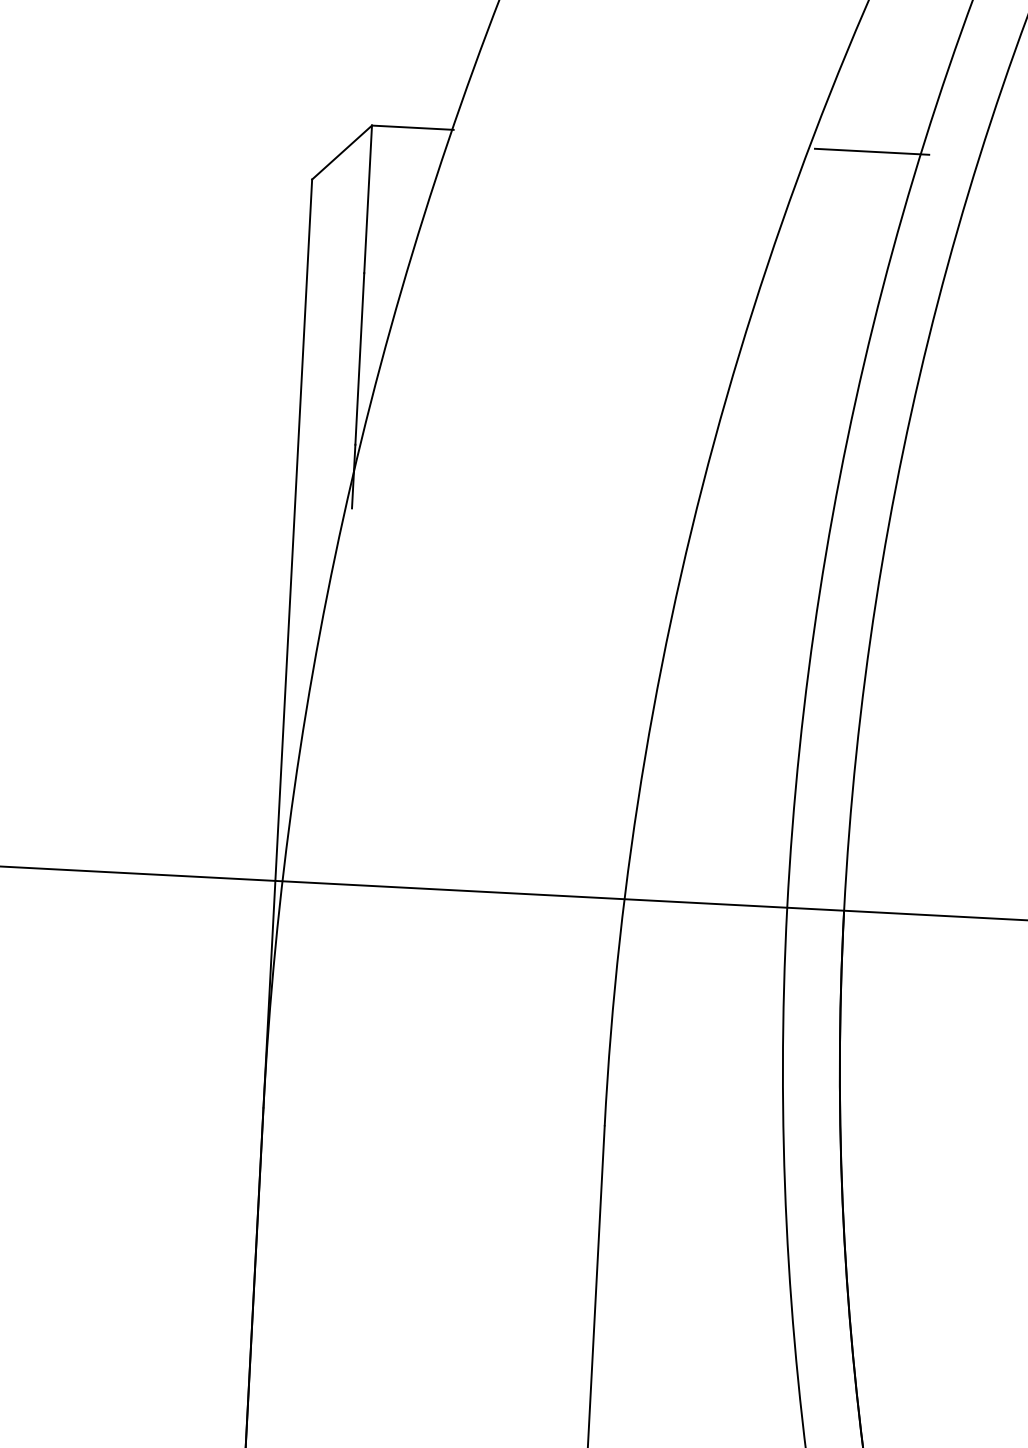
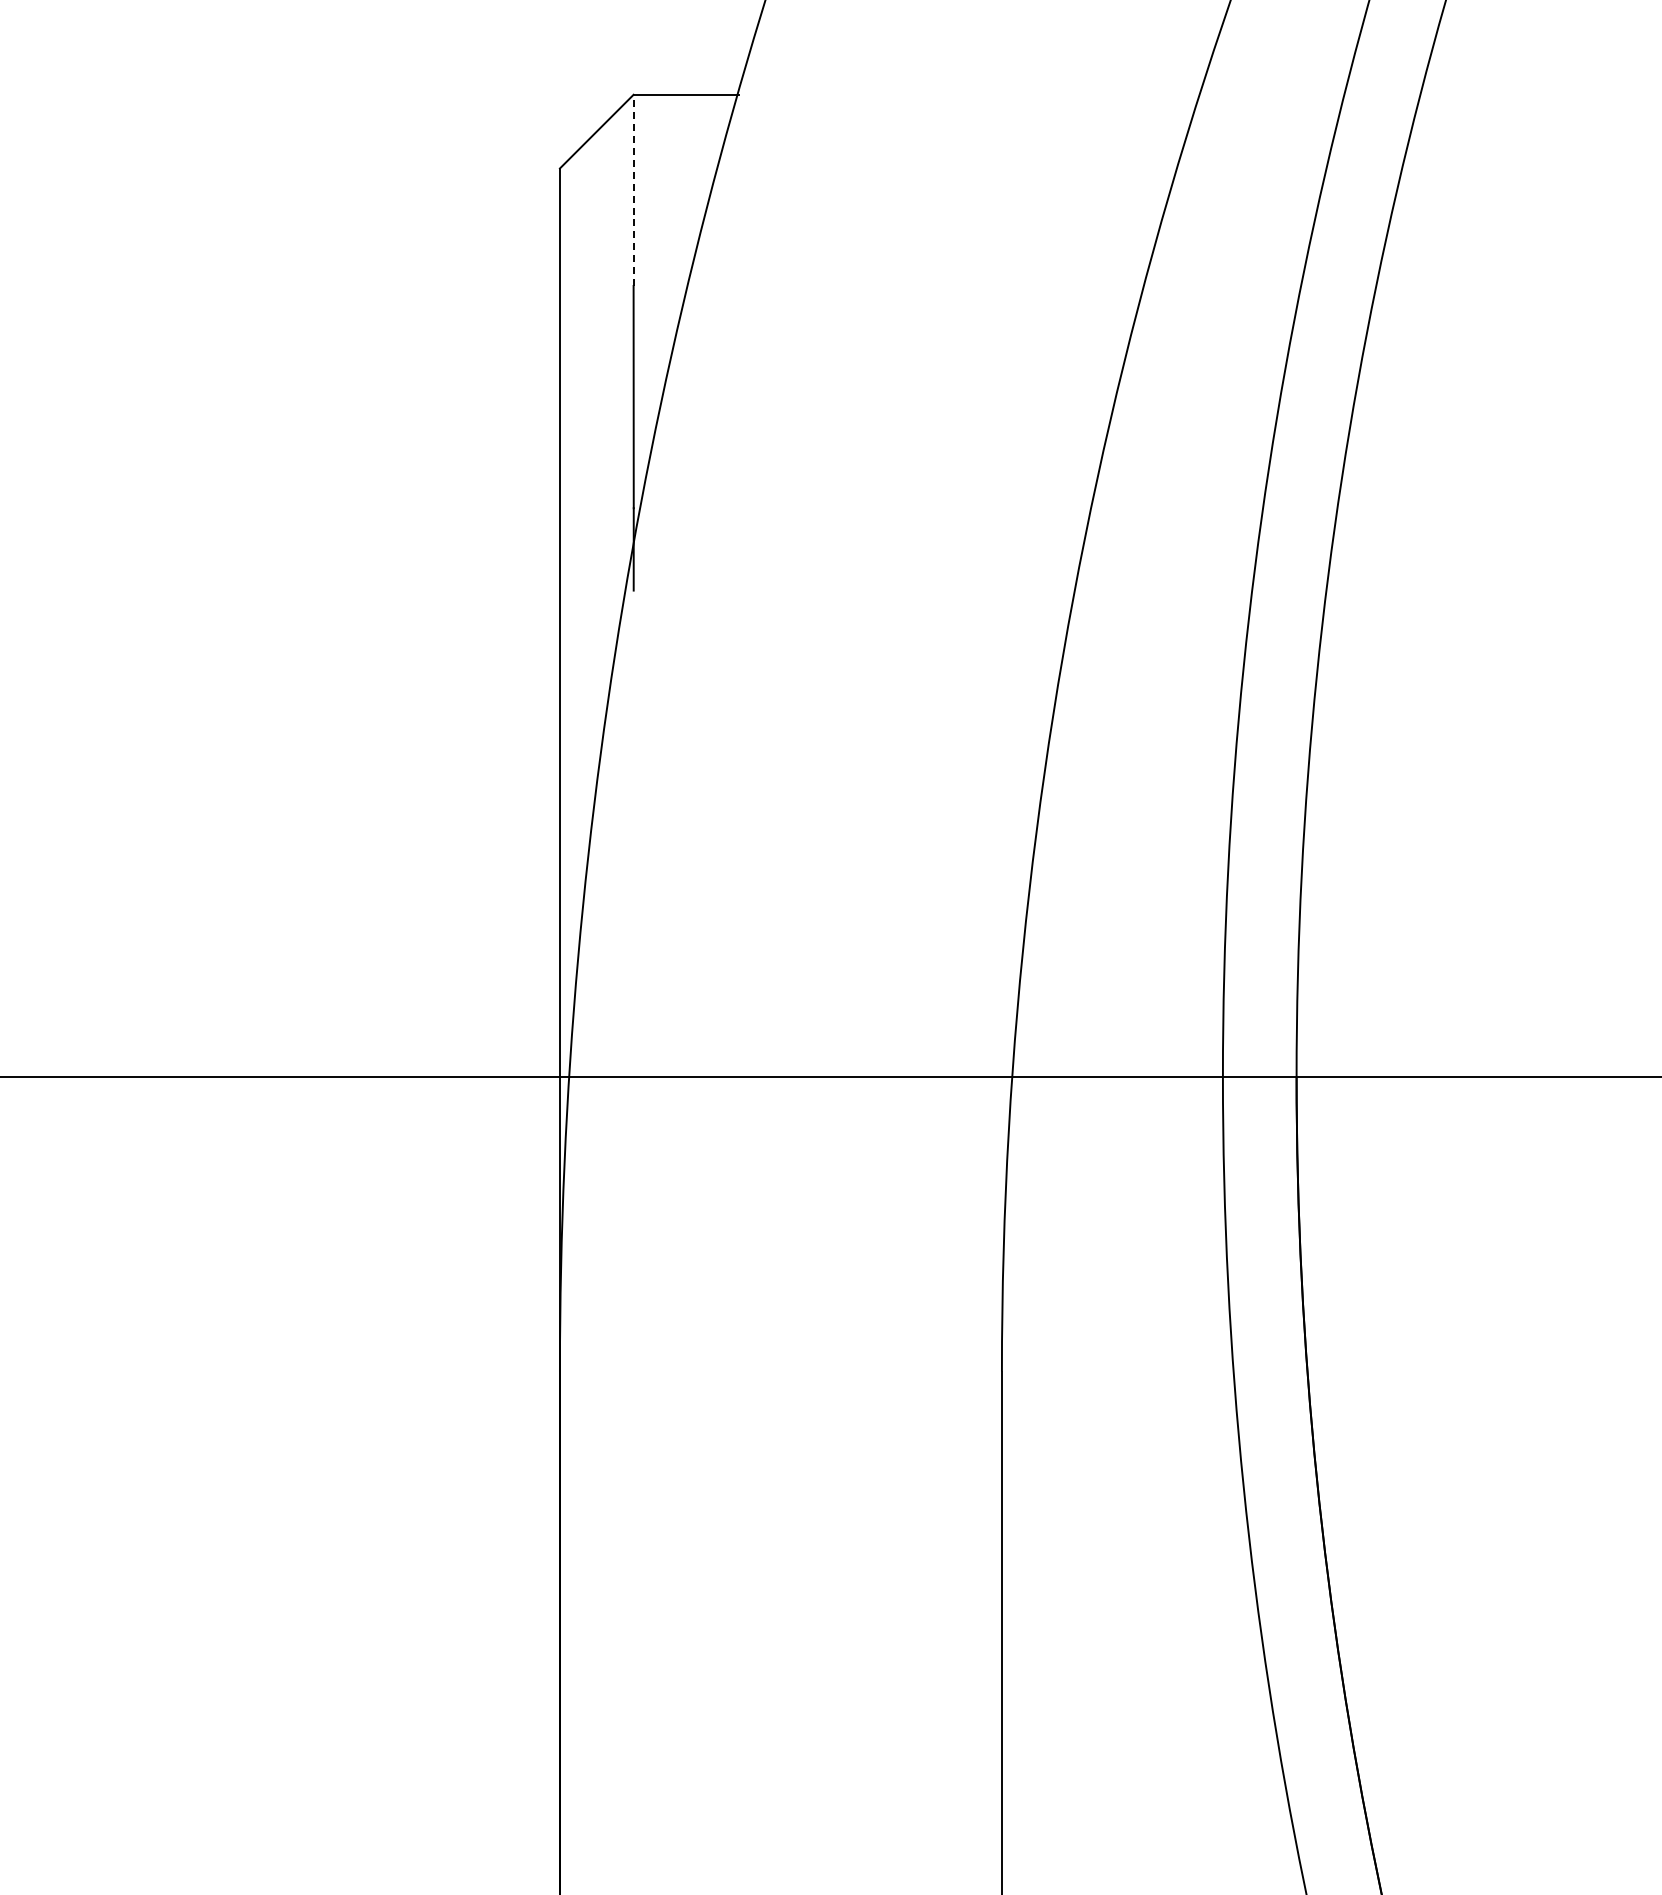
line: (872, 151) -> (1281, 94), removed
line: (368, 199) -> (633, 190), solid -> dashed

